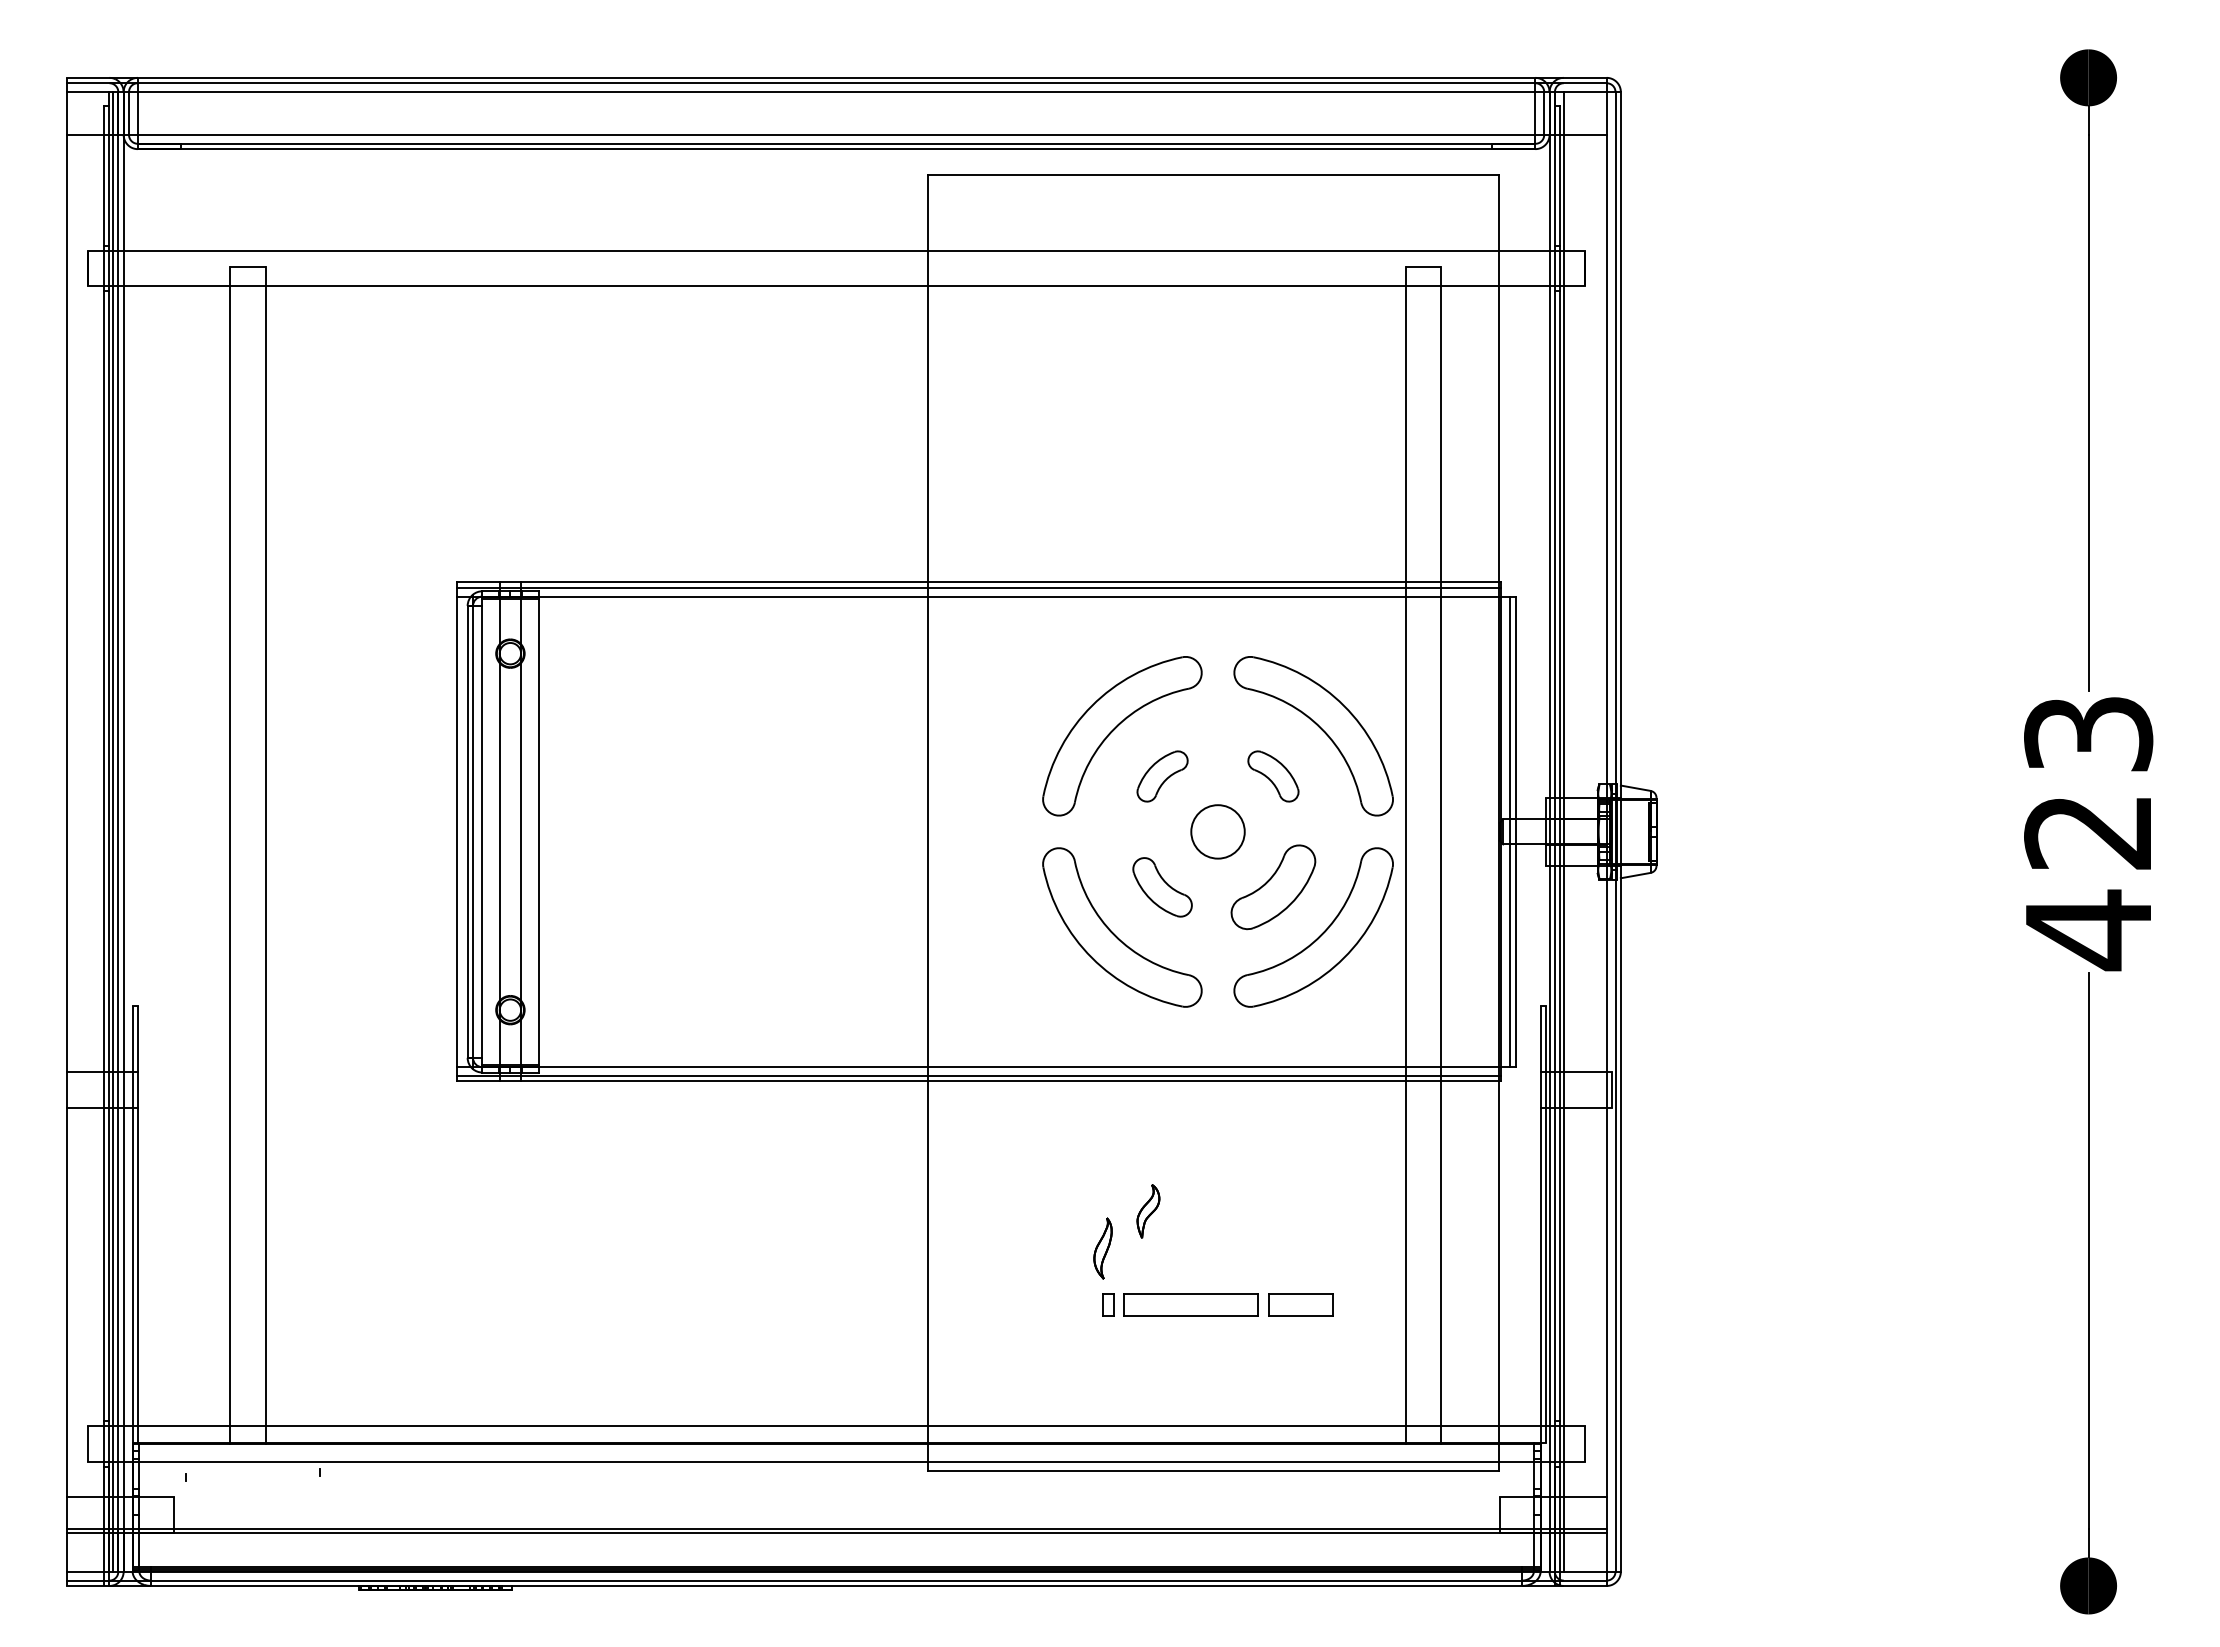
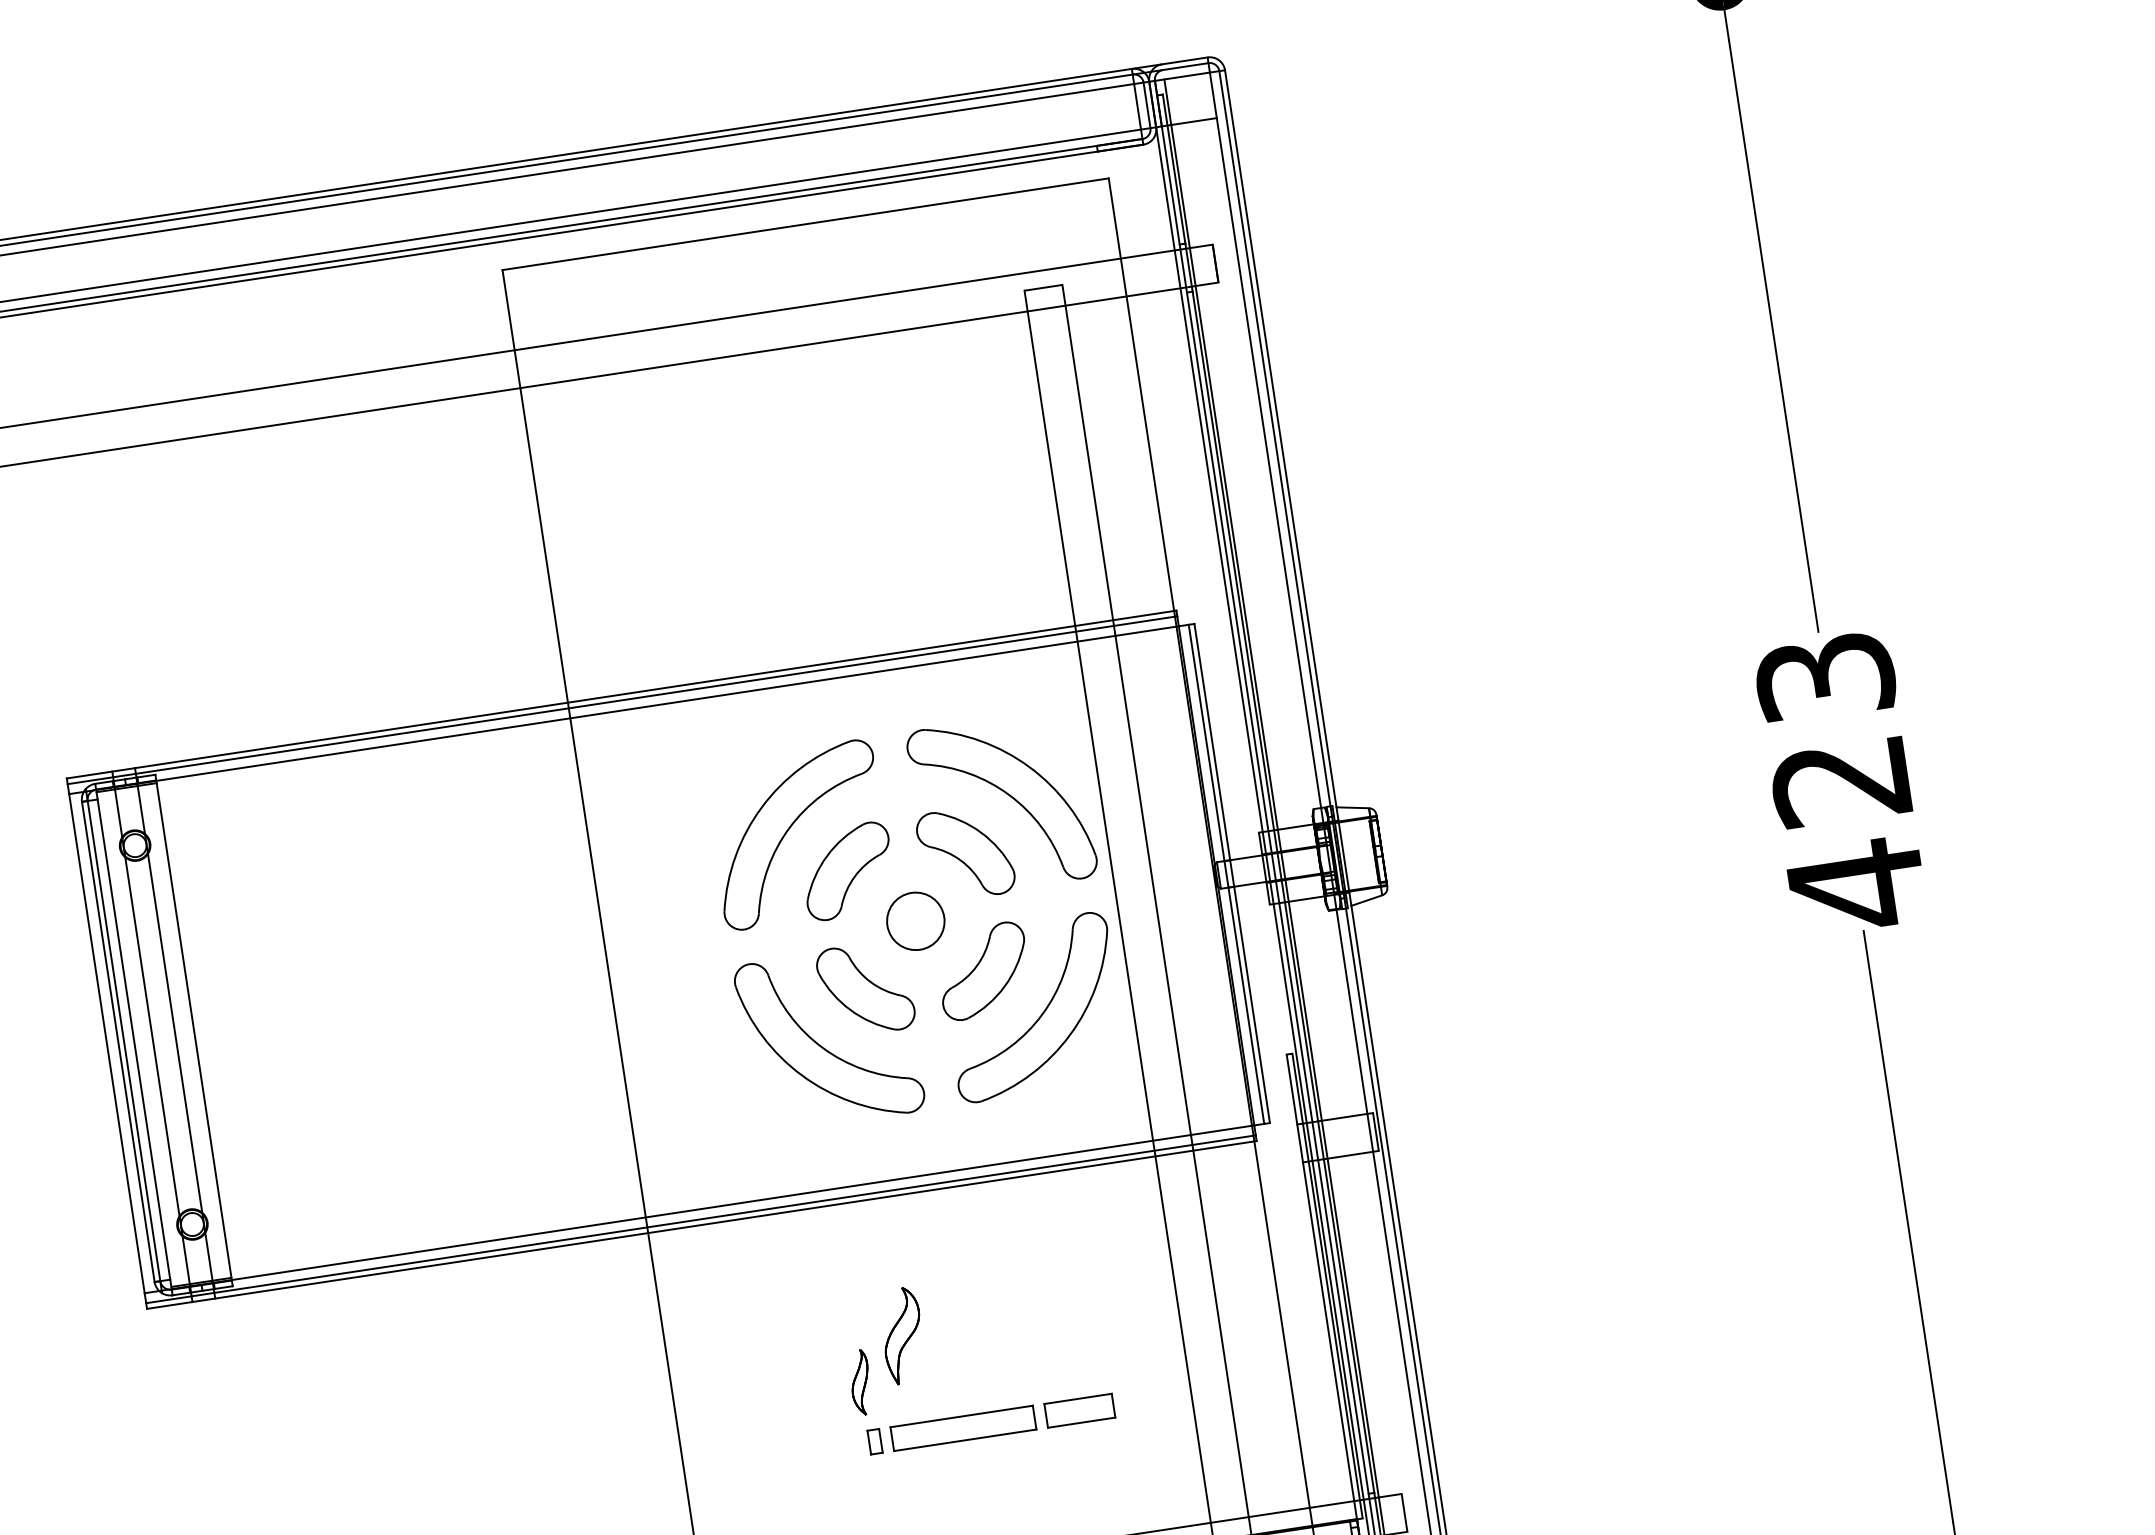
part: (1162, 776) -> (847, 871), size x1.67
part: (1273, 776) -> (965, 853), size x1.67
part: (1162, 887) -> (865, 989), size x1.43
part: (1148, 1211) -> (902, 1335), size x1.67

